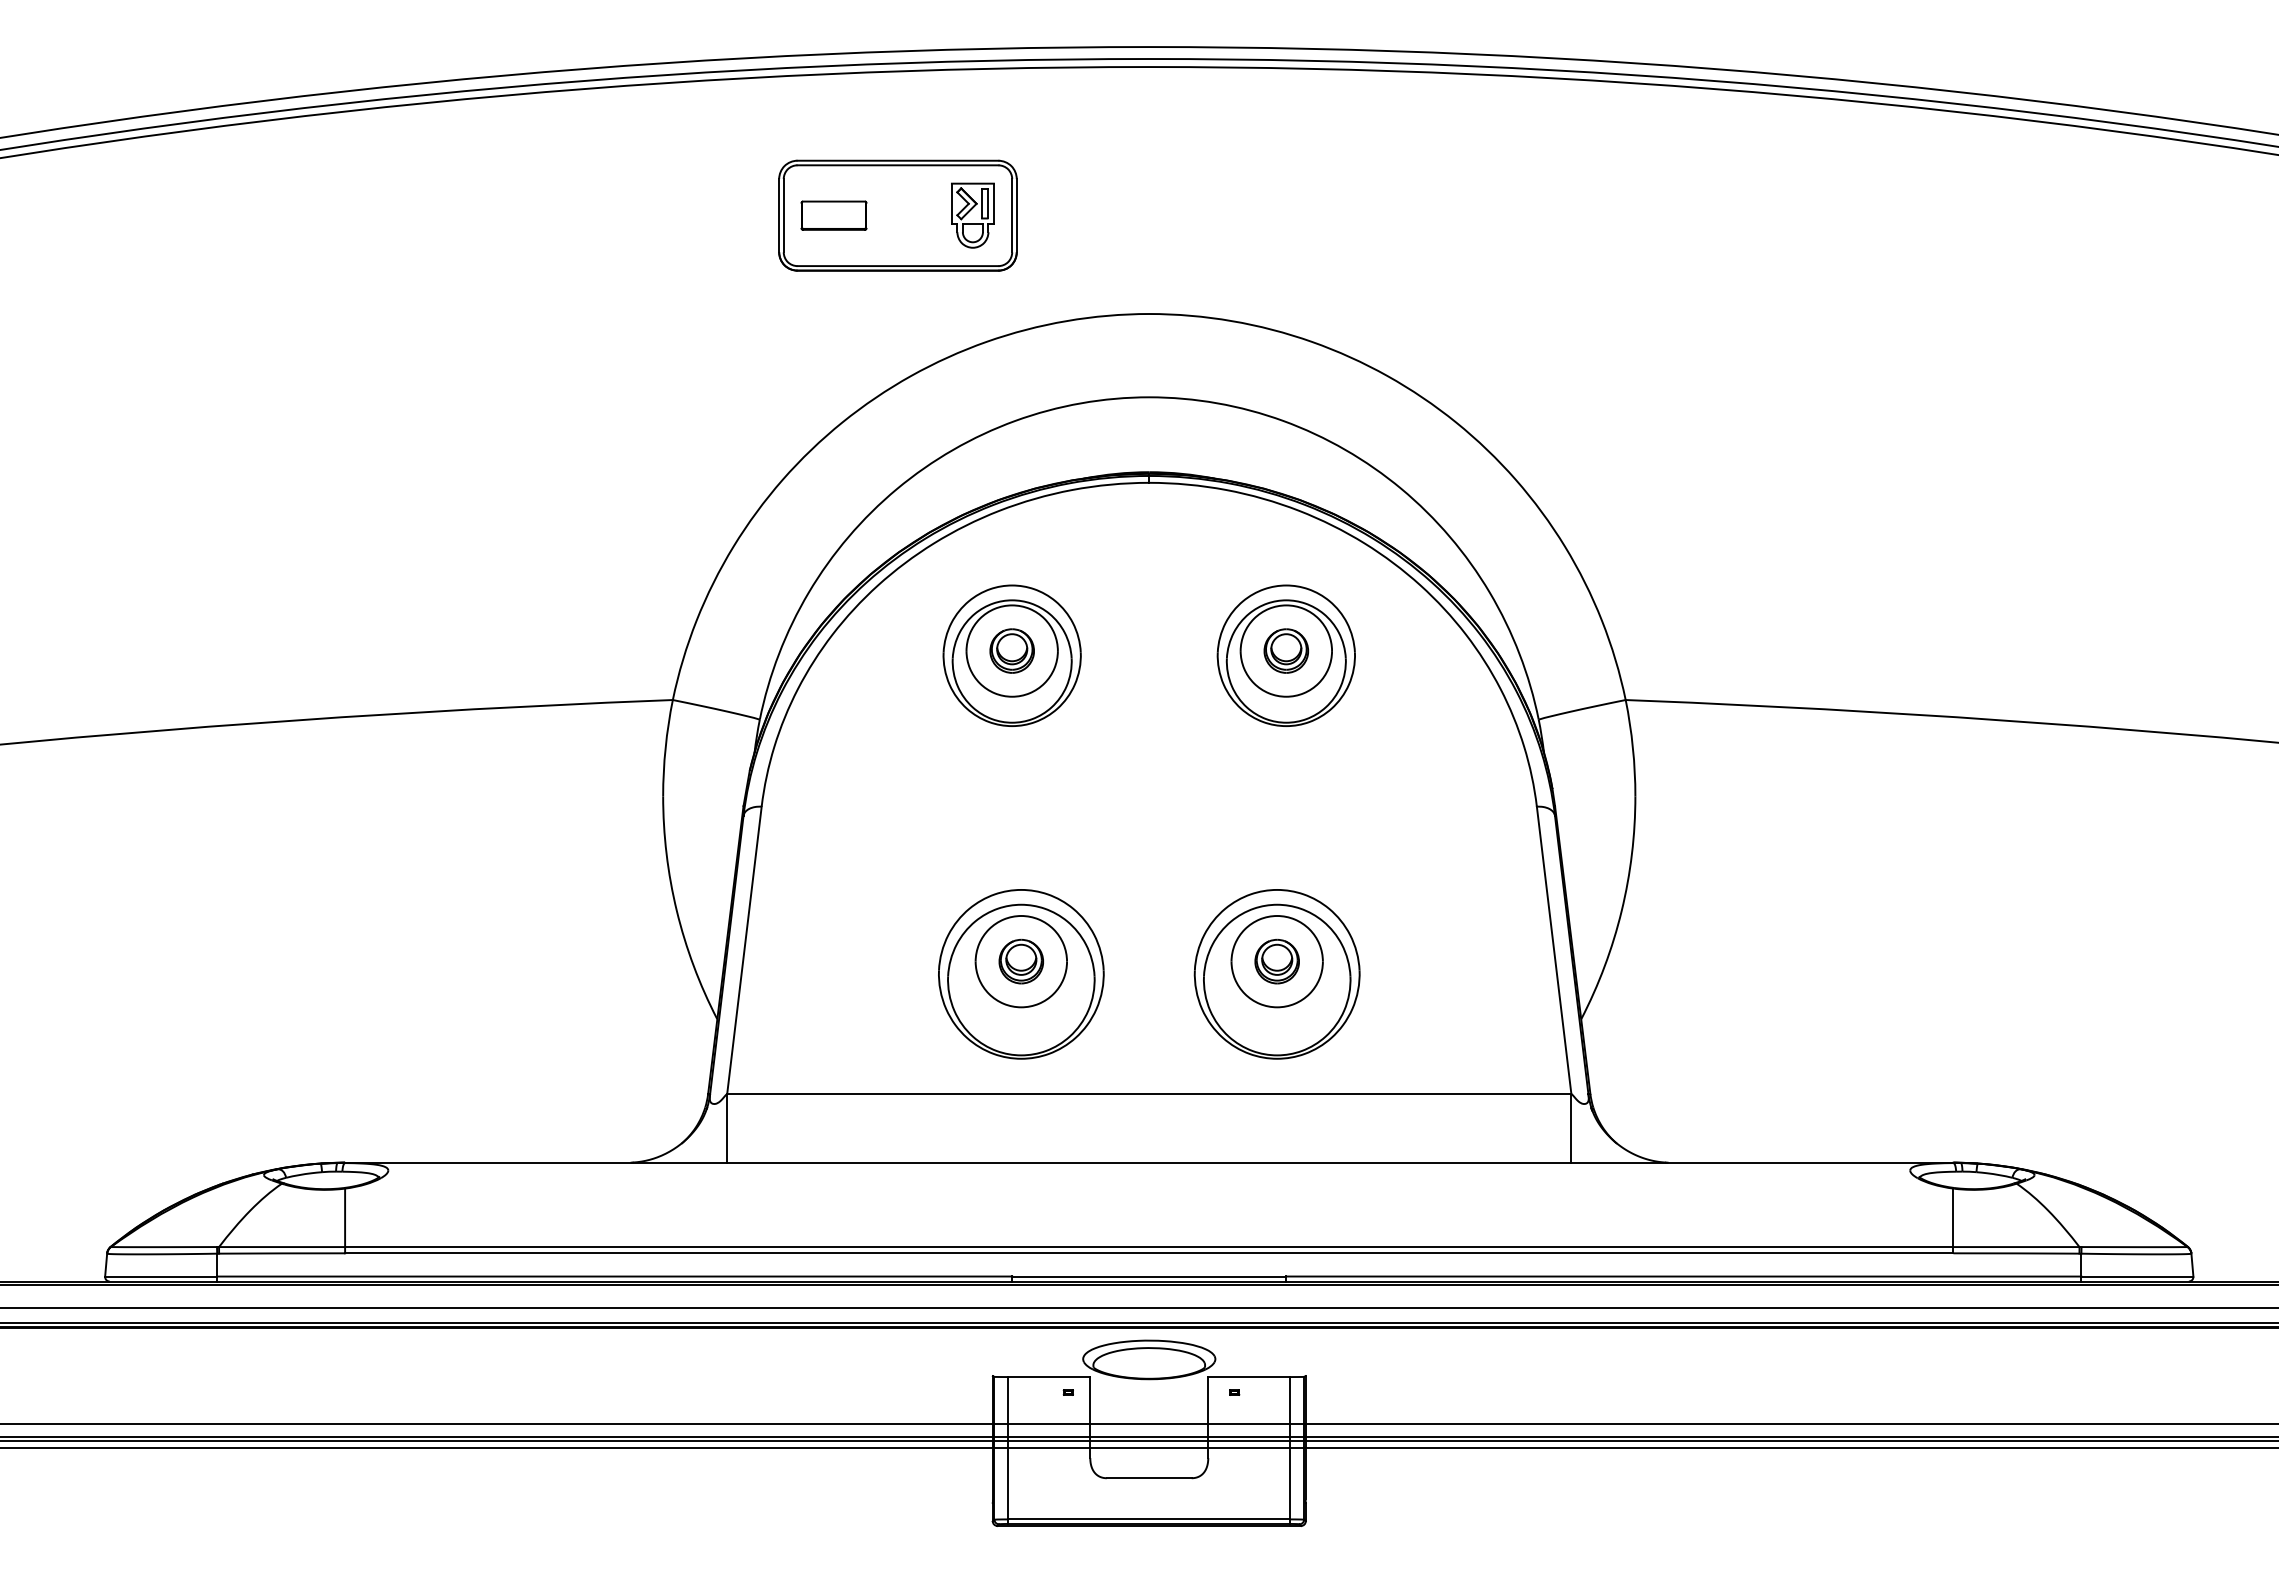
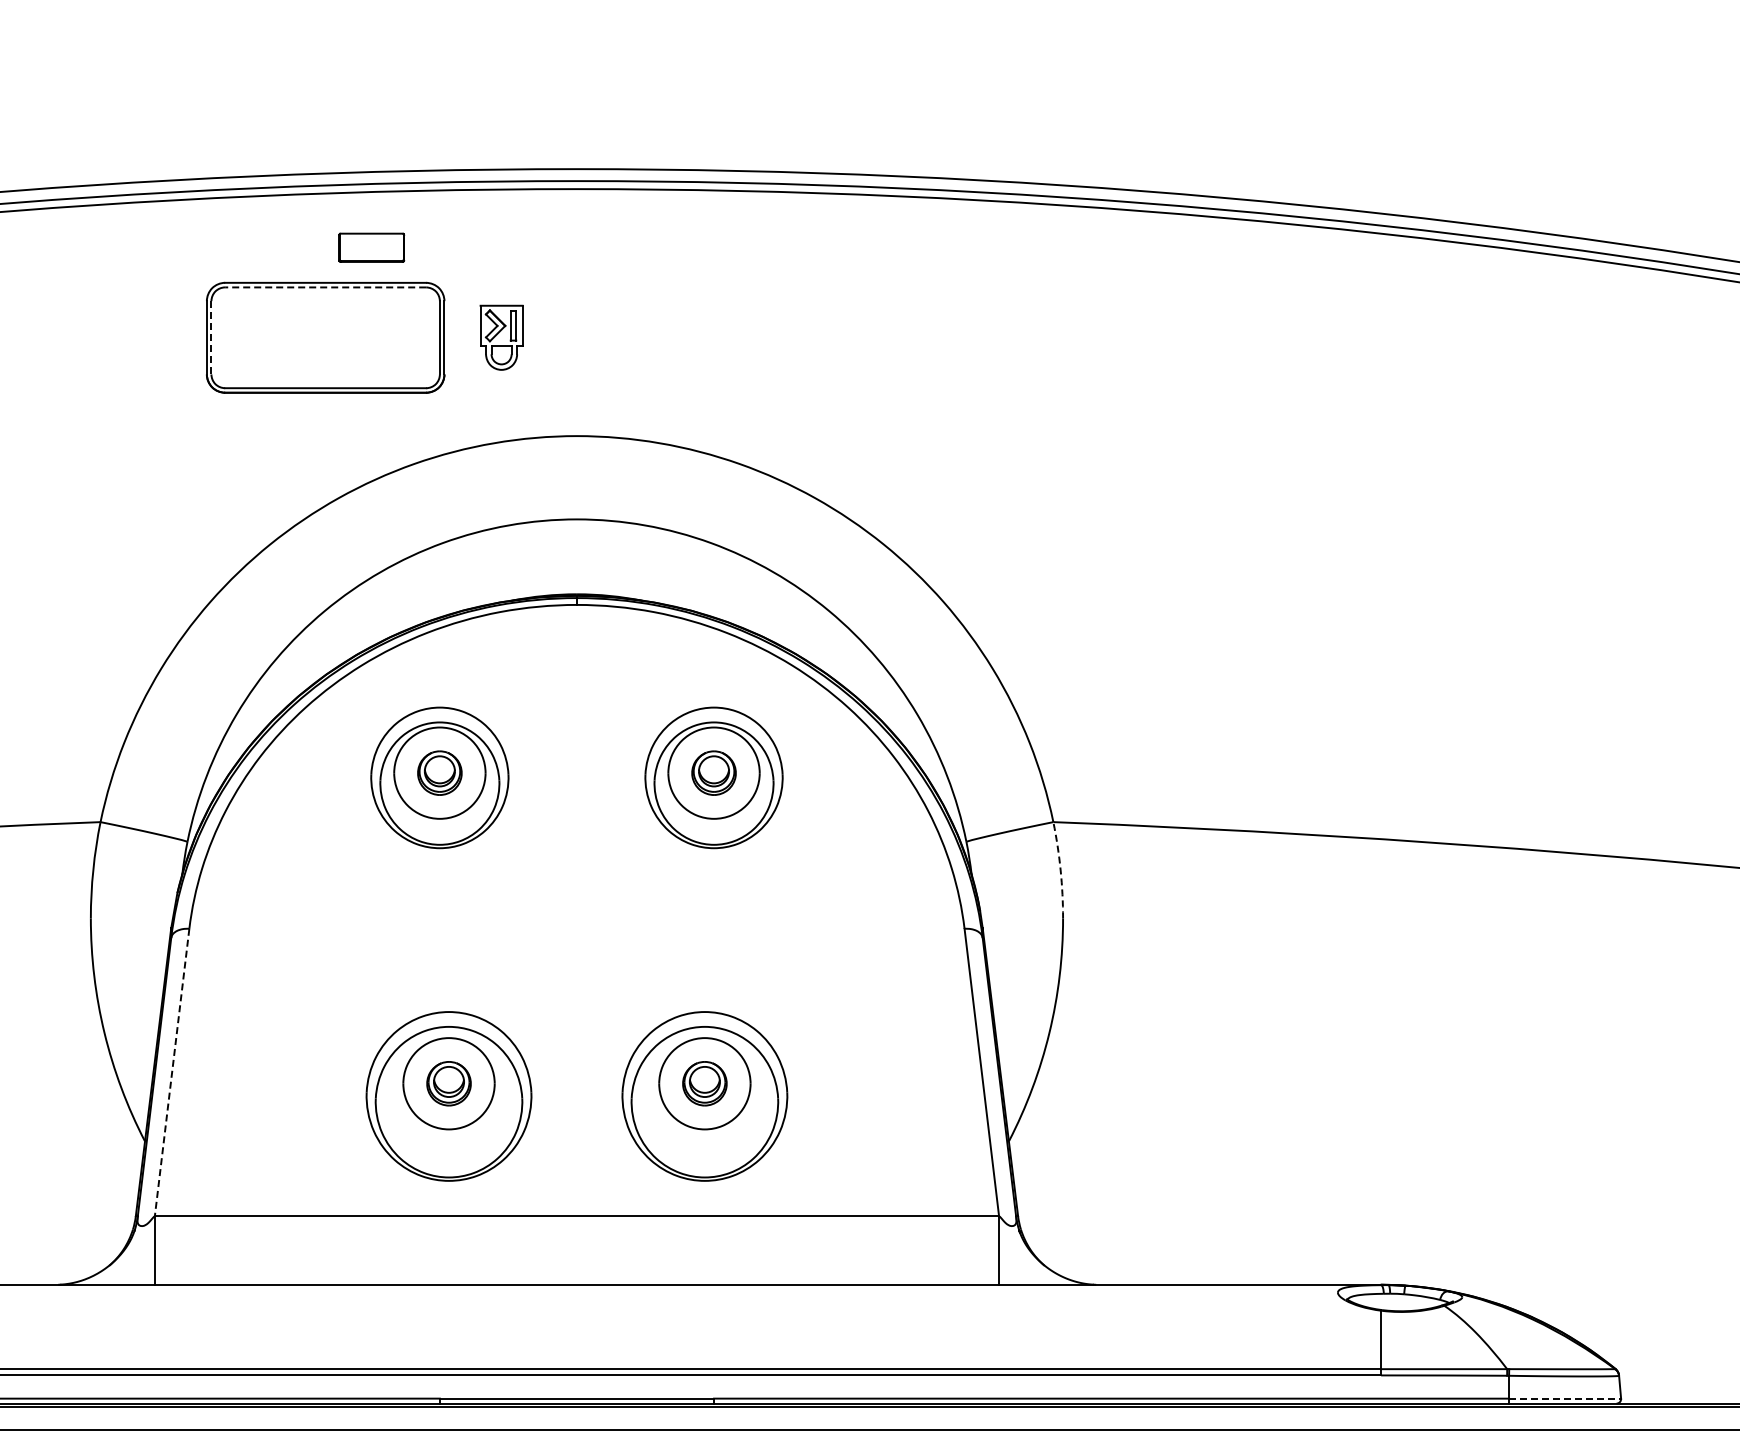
line: (897, 165) -> (325, 287), solid -> dashed
line: (783, 215) -> (211, 337), solid -> dashed
part: (833, 215) -> (371, 247), moved
part: (972, 215) -> (501, 337), moved
arc: (1632, 747) -> (1060, 869), solid -> dashed
line: (744, 950) -> (172, 1072), solid -> dashed
line: (2137, 1276) -> (1565, 1398), solid -> dashed

